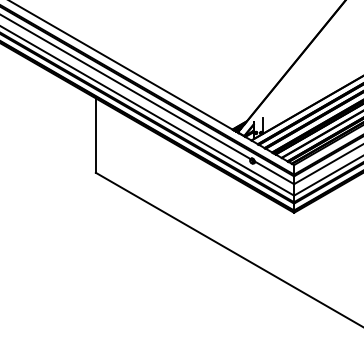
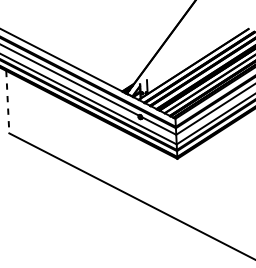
line: (95, 136) -> (7, 102), solid -> dashed

